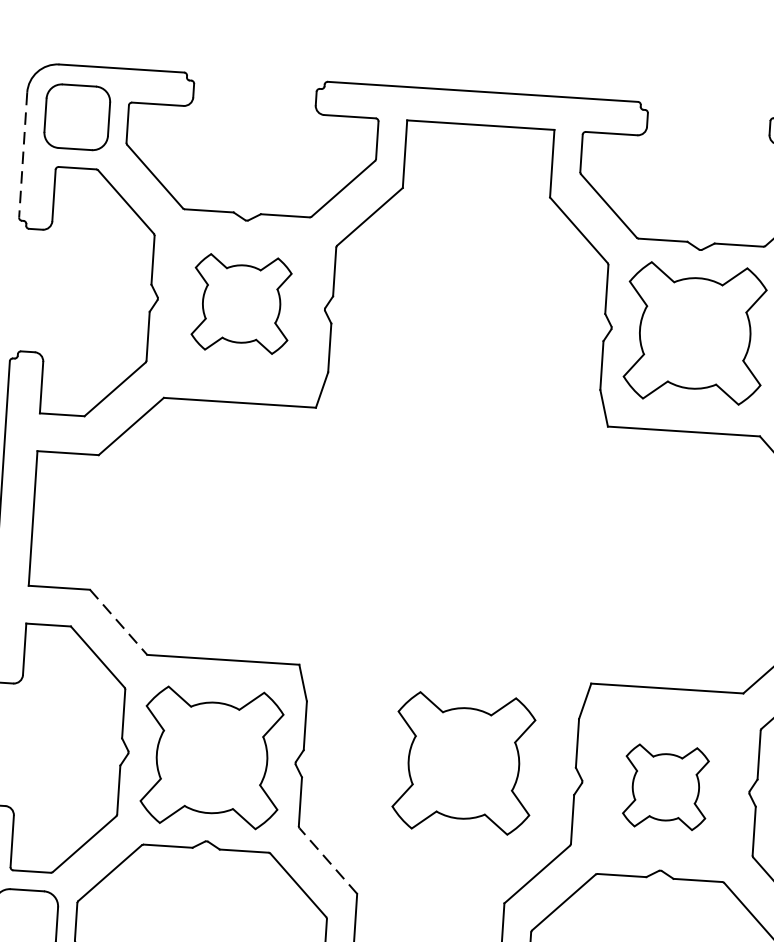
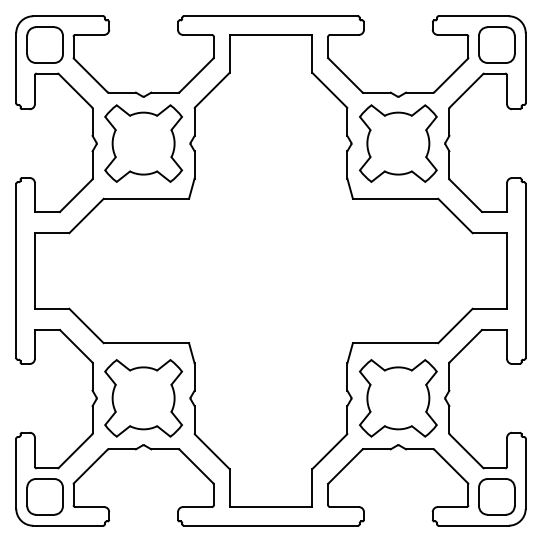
line: (23, 155) -> (16, 68), dashed -> solid
part: (241, 303) -> (143, 143), size x1.43
line: (118, 623) -> (86, 326), dashed -> solid
part: (463, 763) -> (284, 392), removed
part: (666, 787) -> (398, 398), size x1.67
line: (328, 860) -> (212, 451), dashed -> solid

